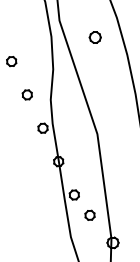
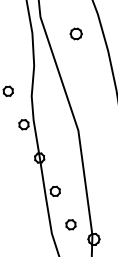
part: (89, 214) -> (70, 223), moved

